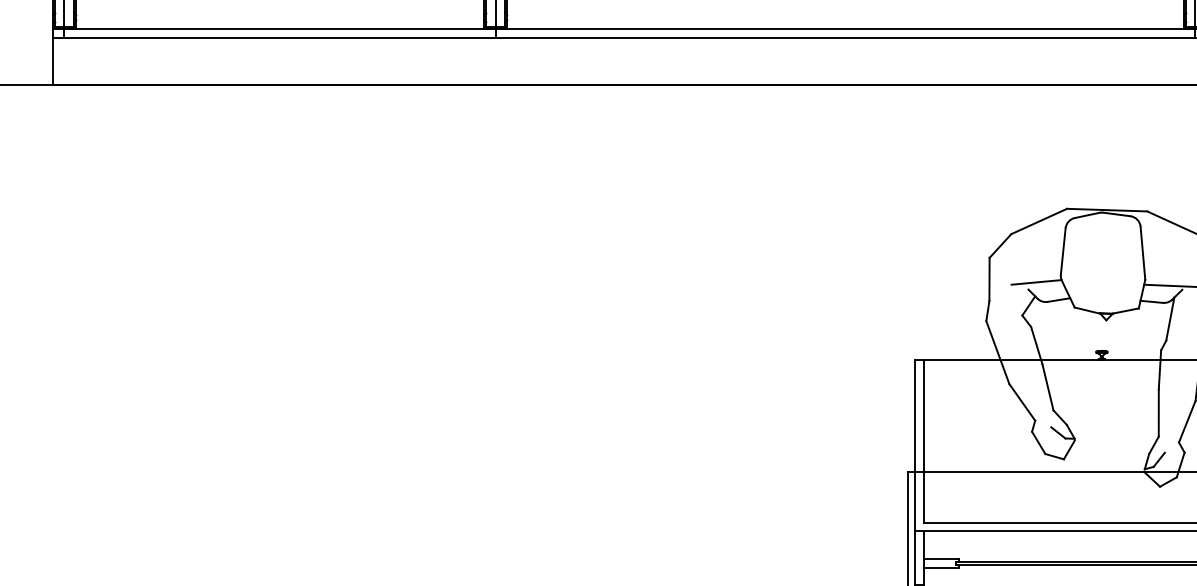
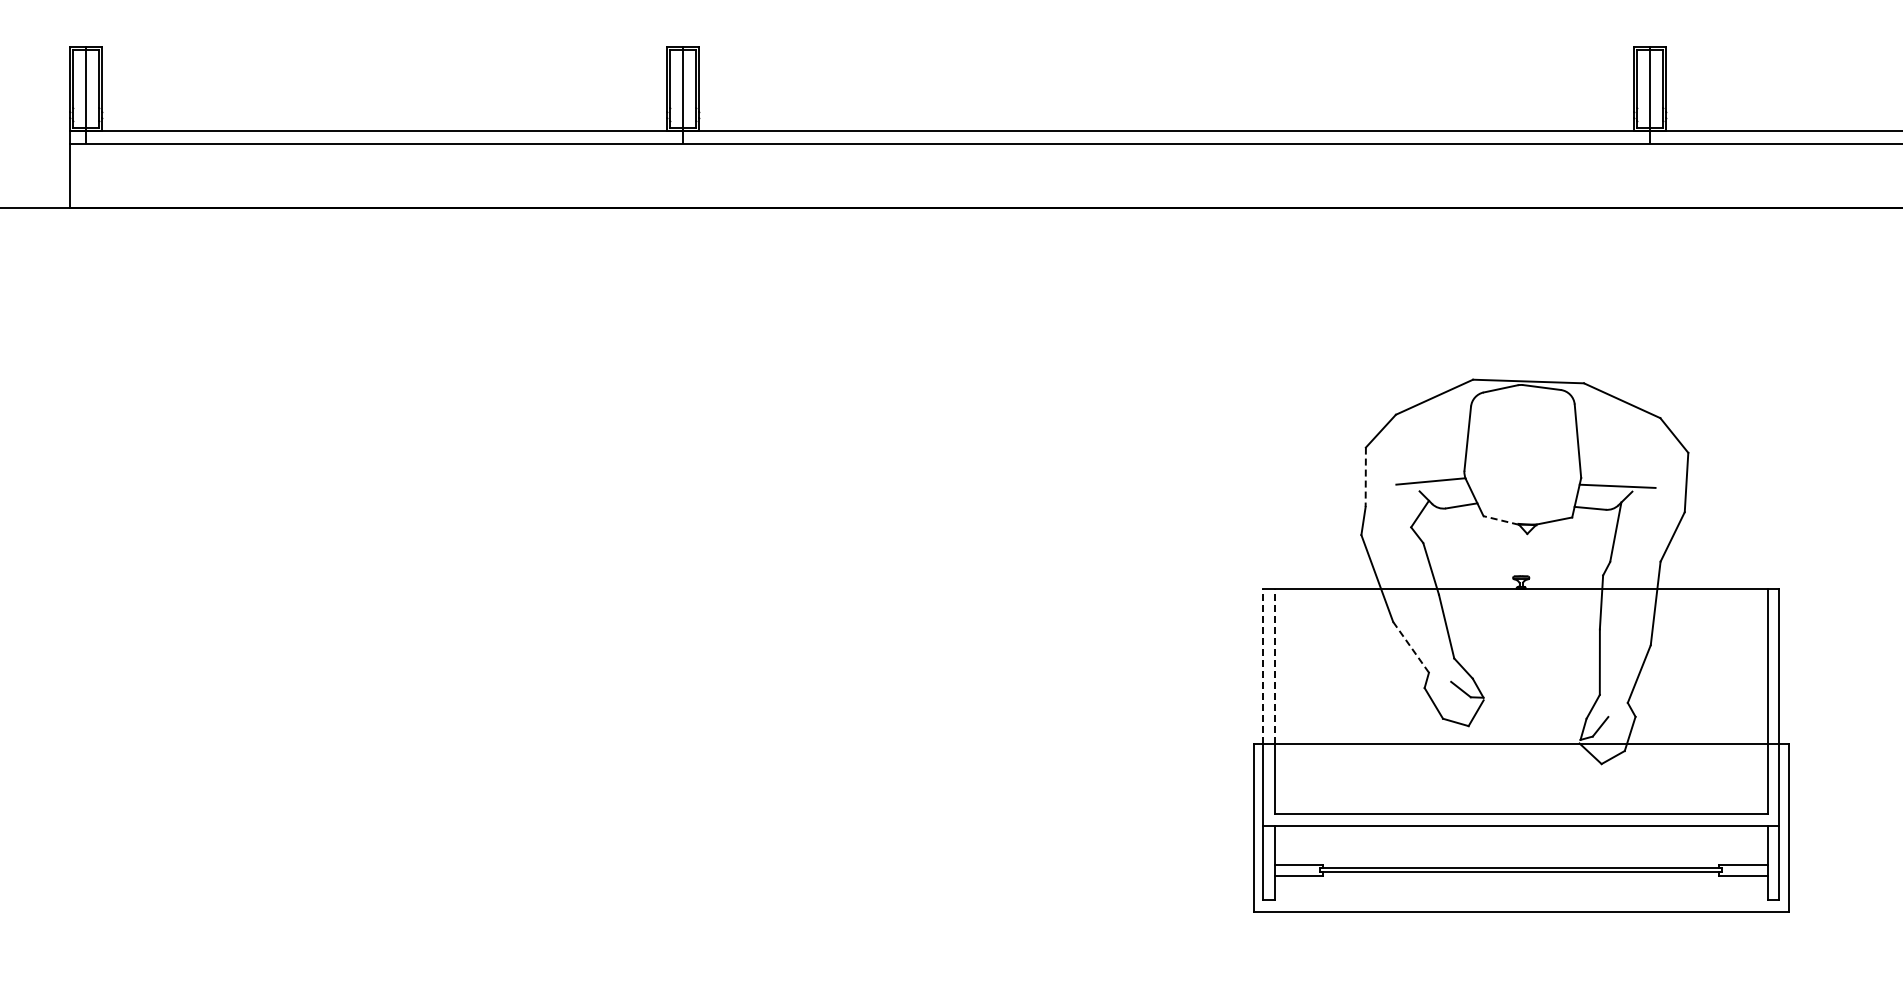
line: (989, 279) -> (1365, 477), solid -> dashed
line: (1086, 310) -> (1500, 520), solid -> dashed
line: (1022, 402) -> (1411, 647), solid -> dashed
line: (915, 416) -> (1263, 666), solid -> dashed
line: (923, 416) -> (1274, 666), solid -> dashed

